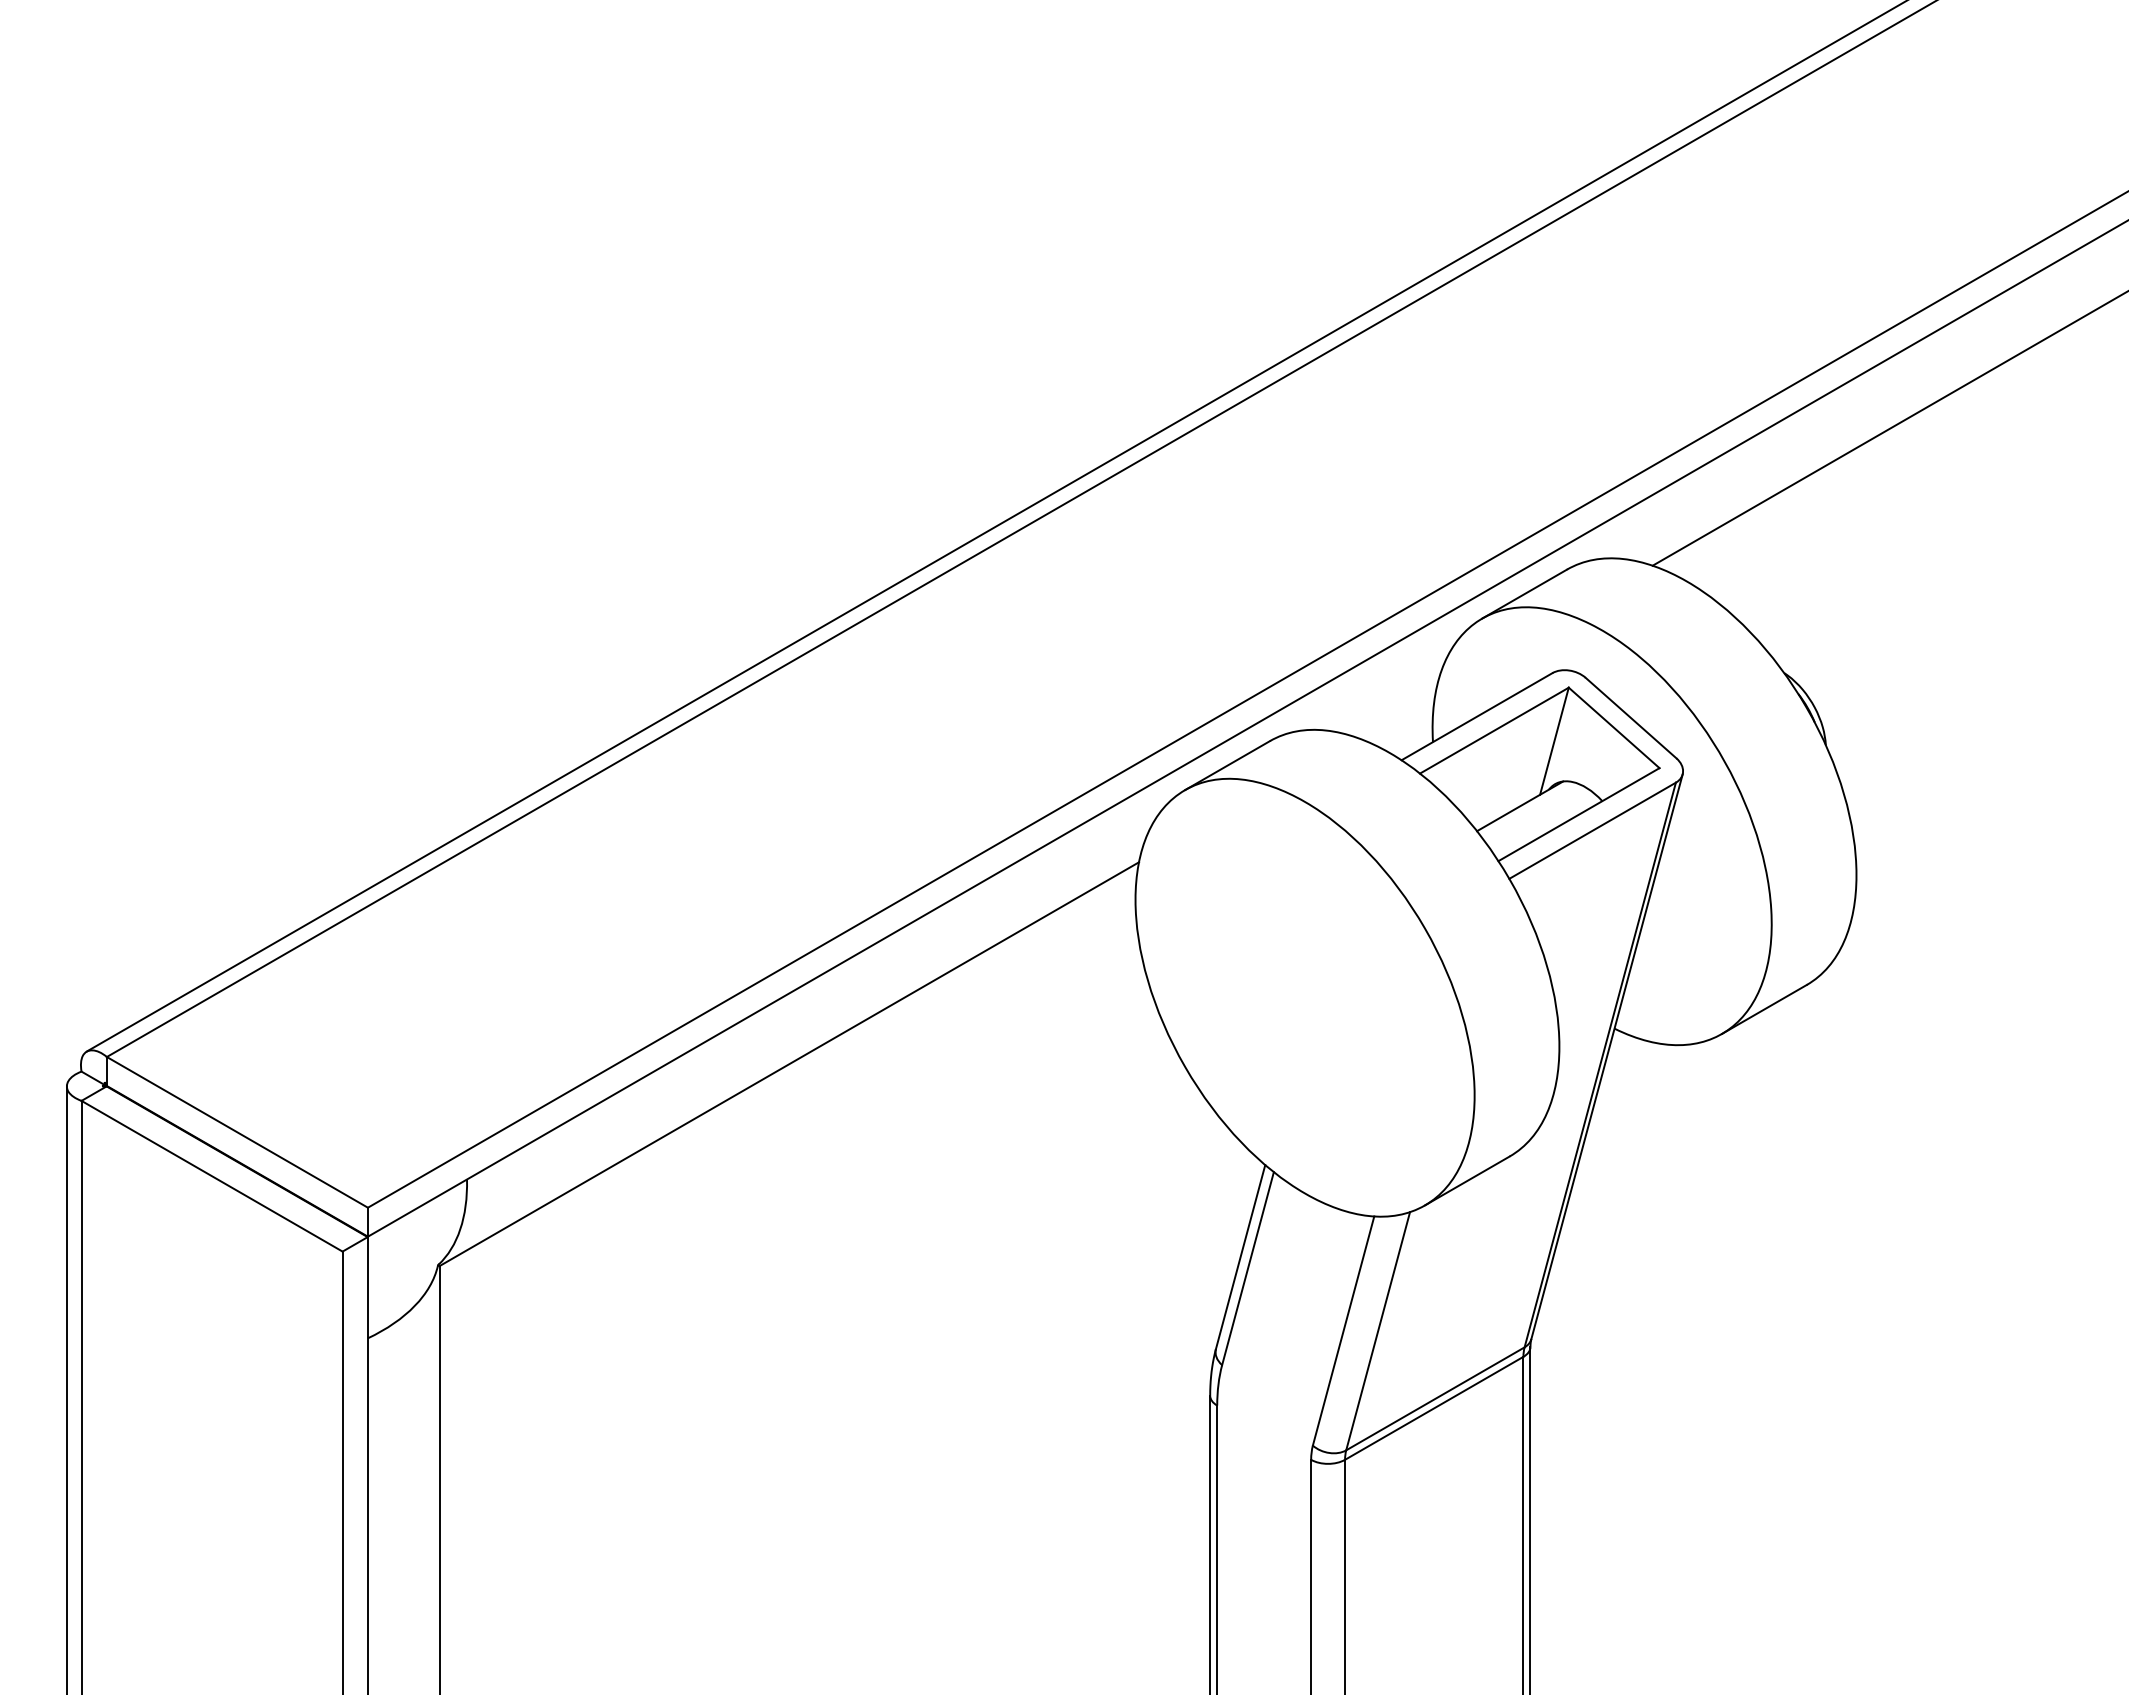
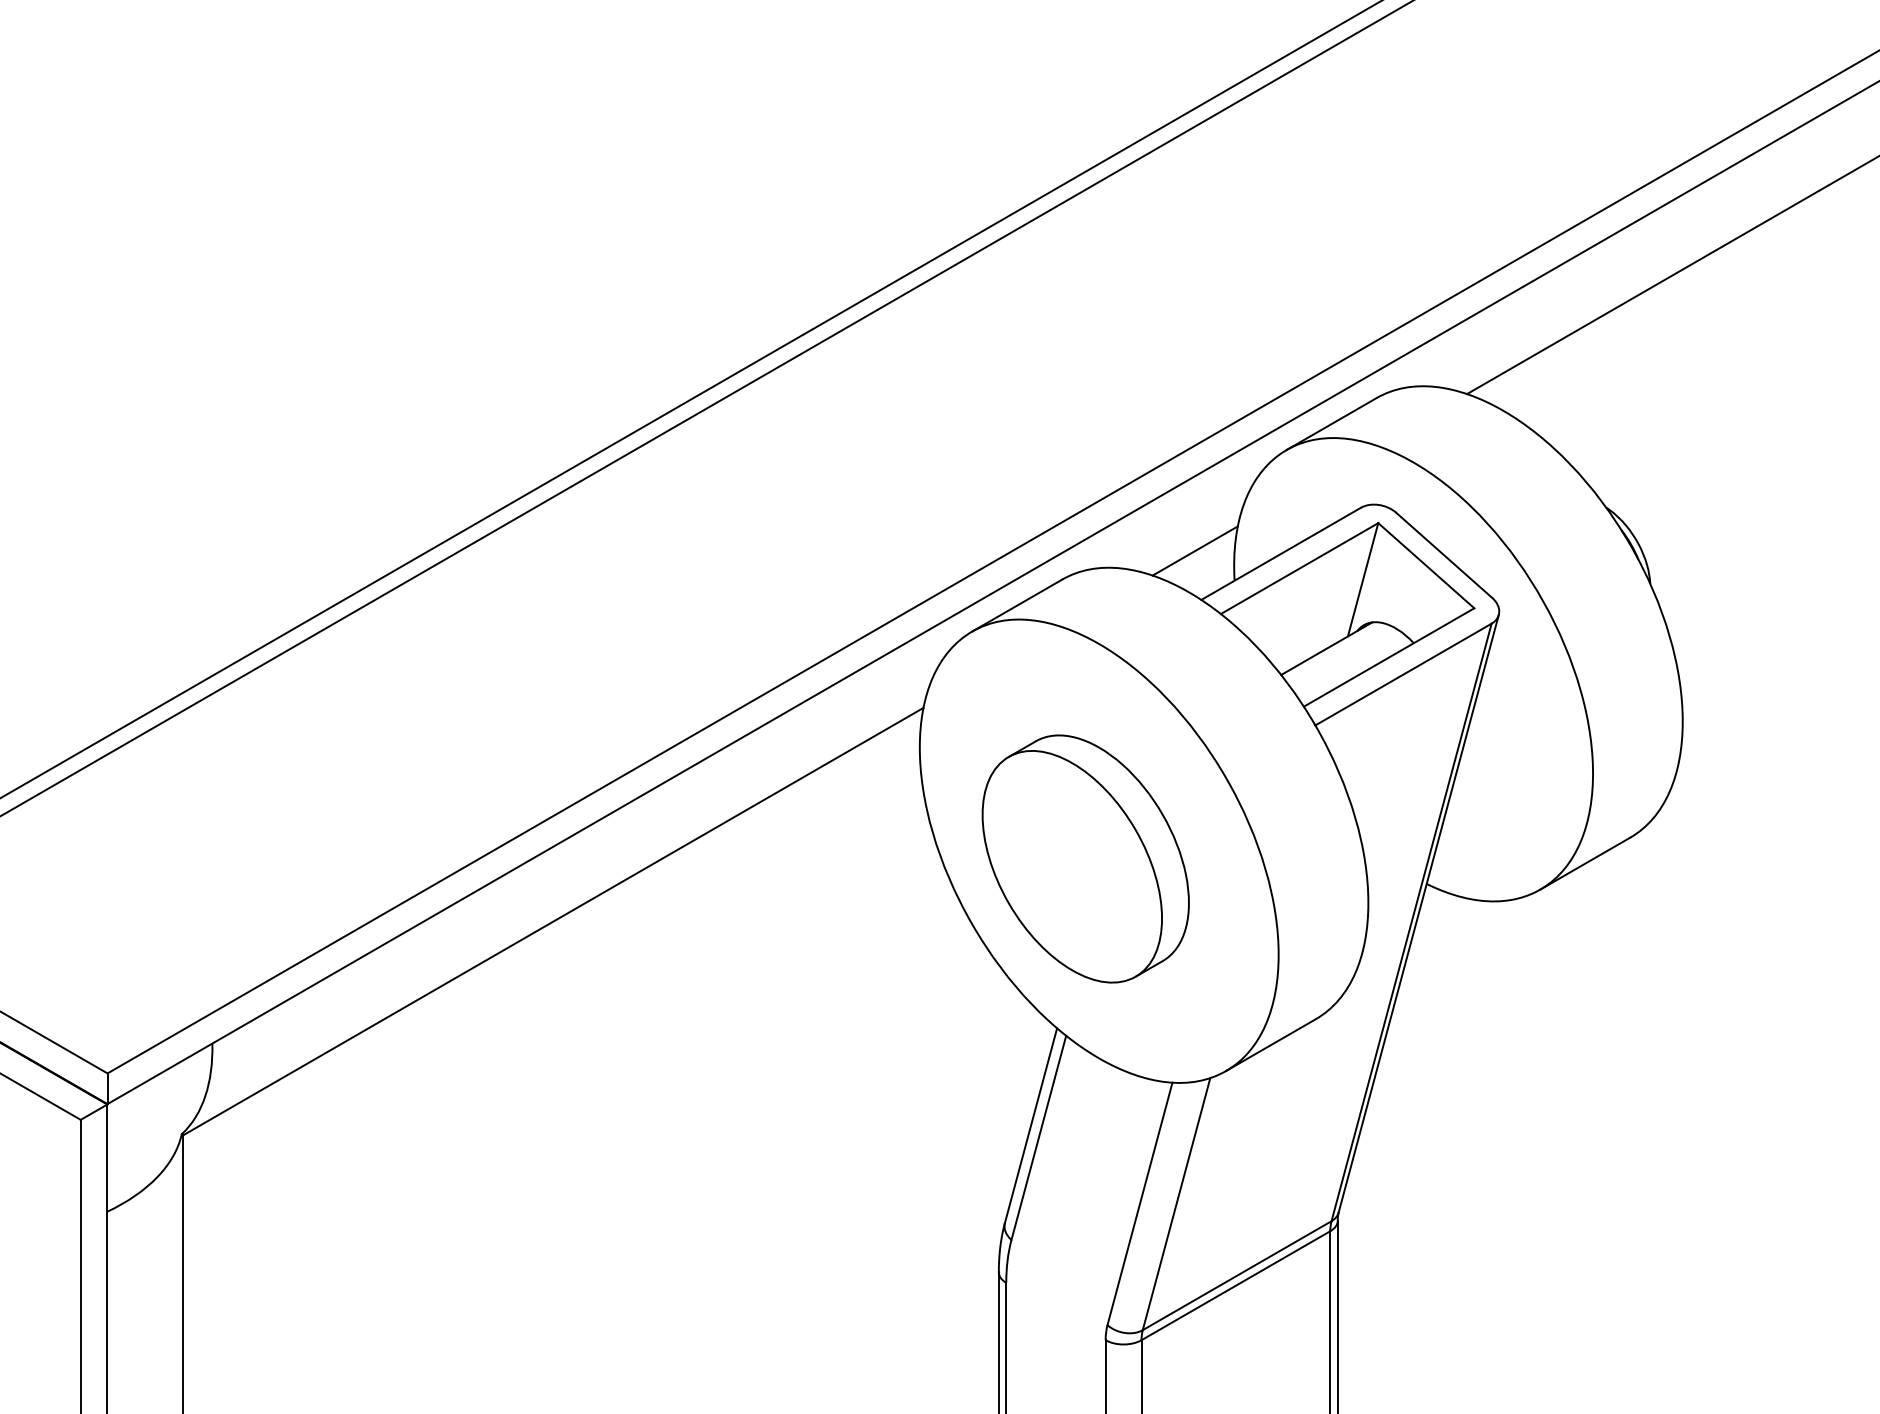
line: (1395, 713) -> (1194, 550), added
part: (1292, 1004) -> (1085, 858), added

